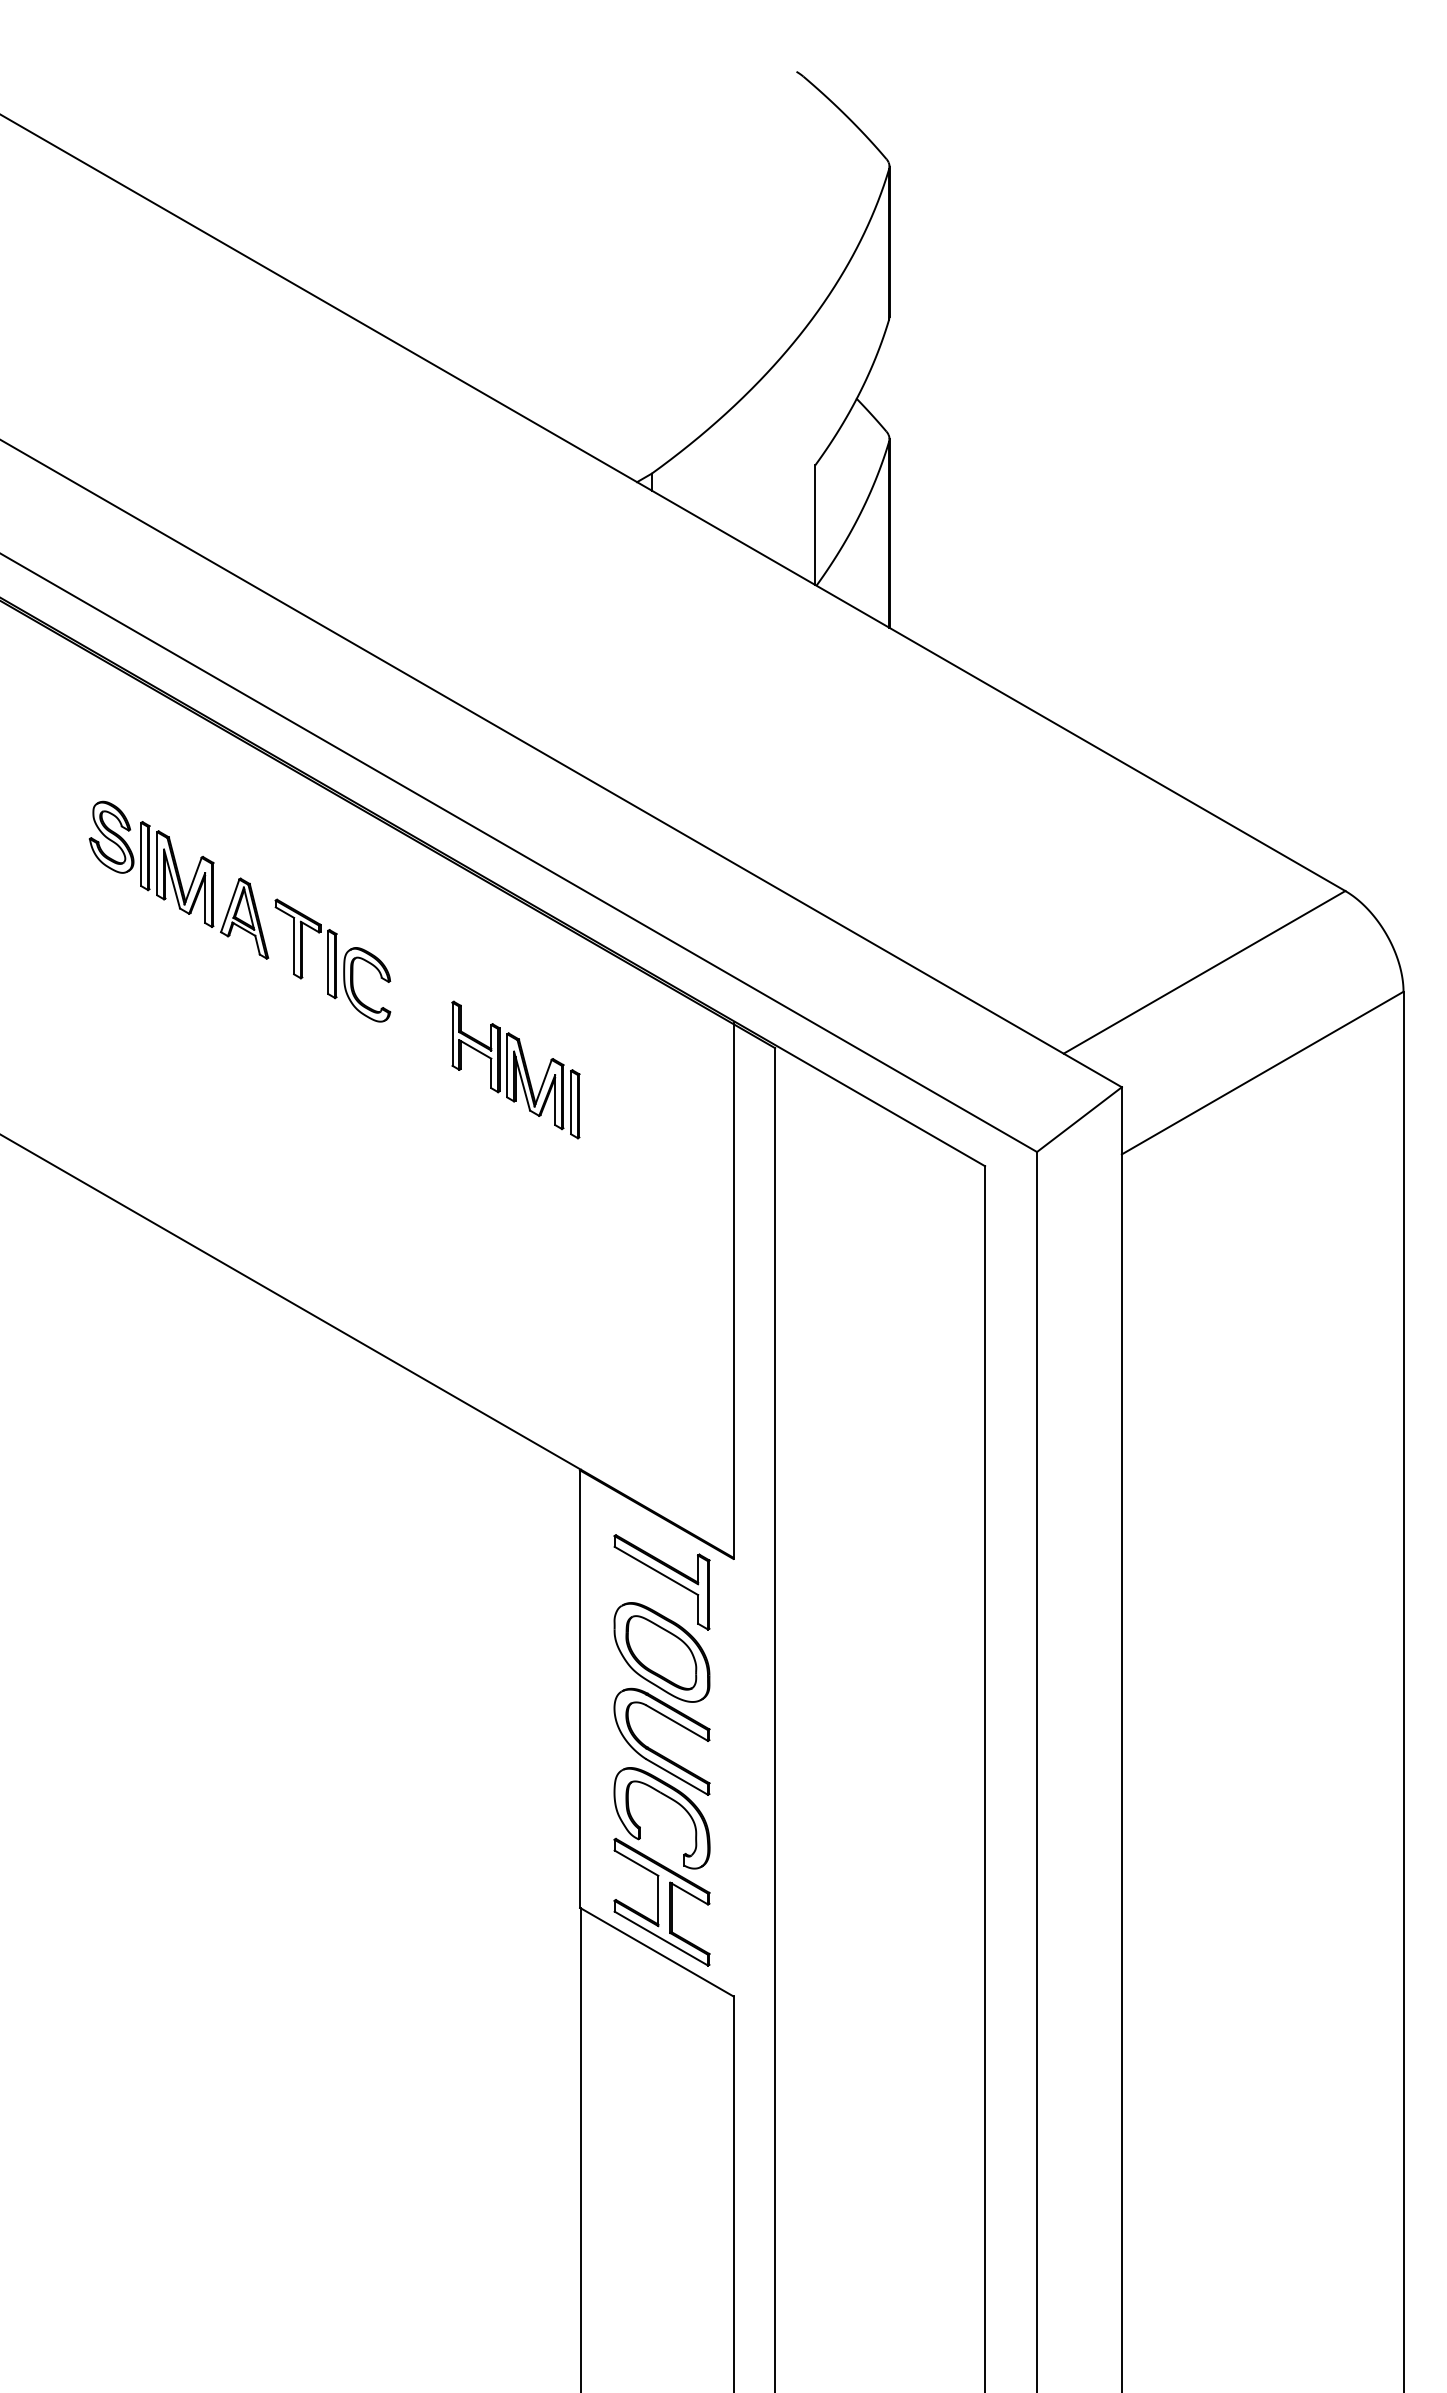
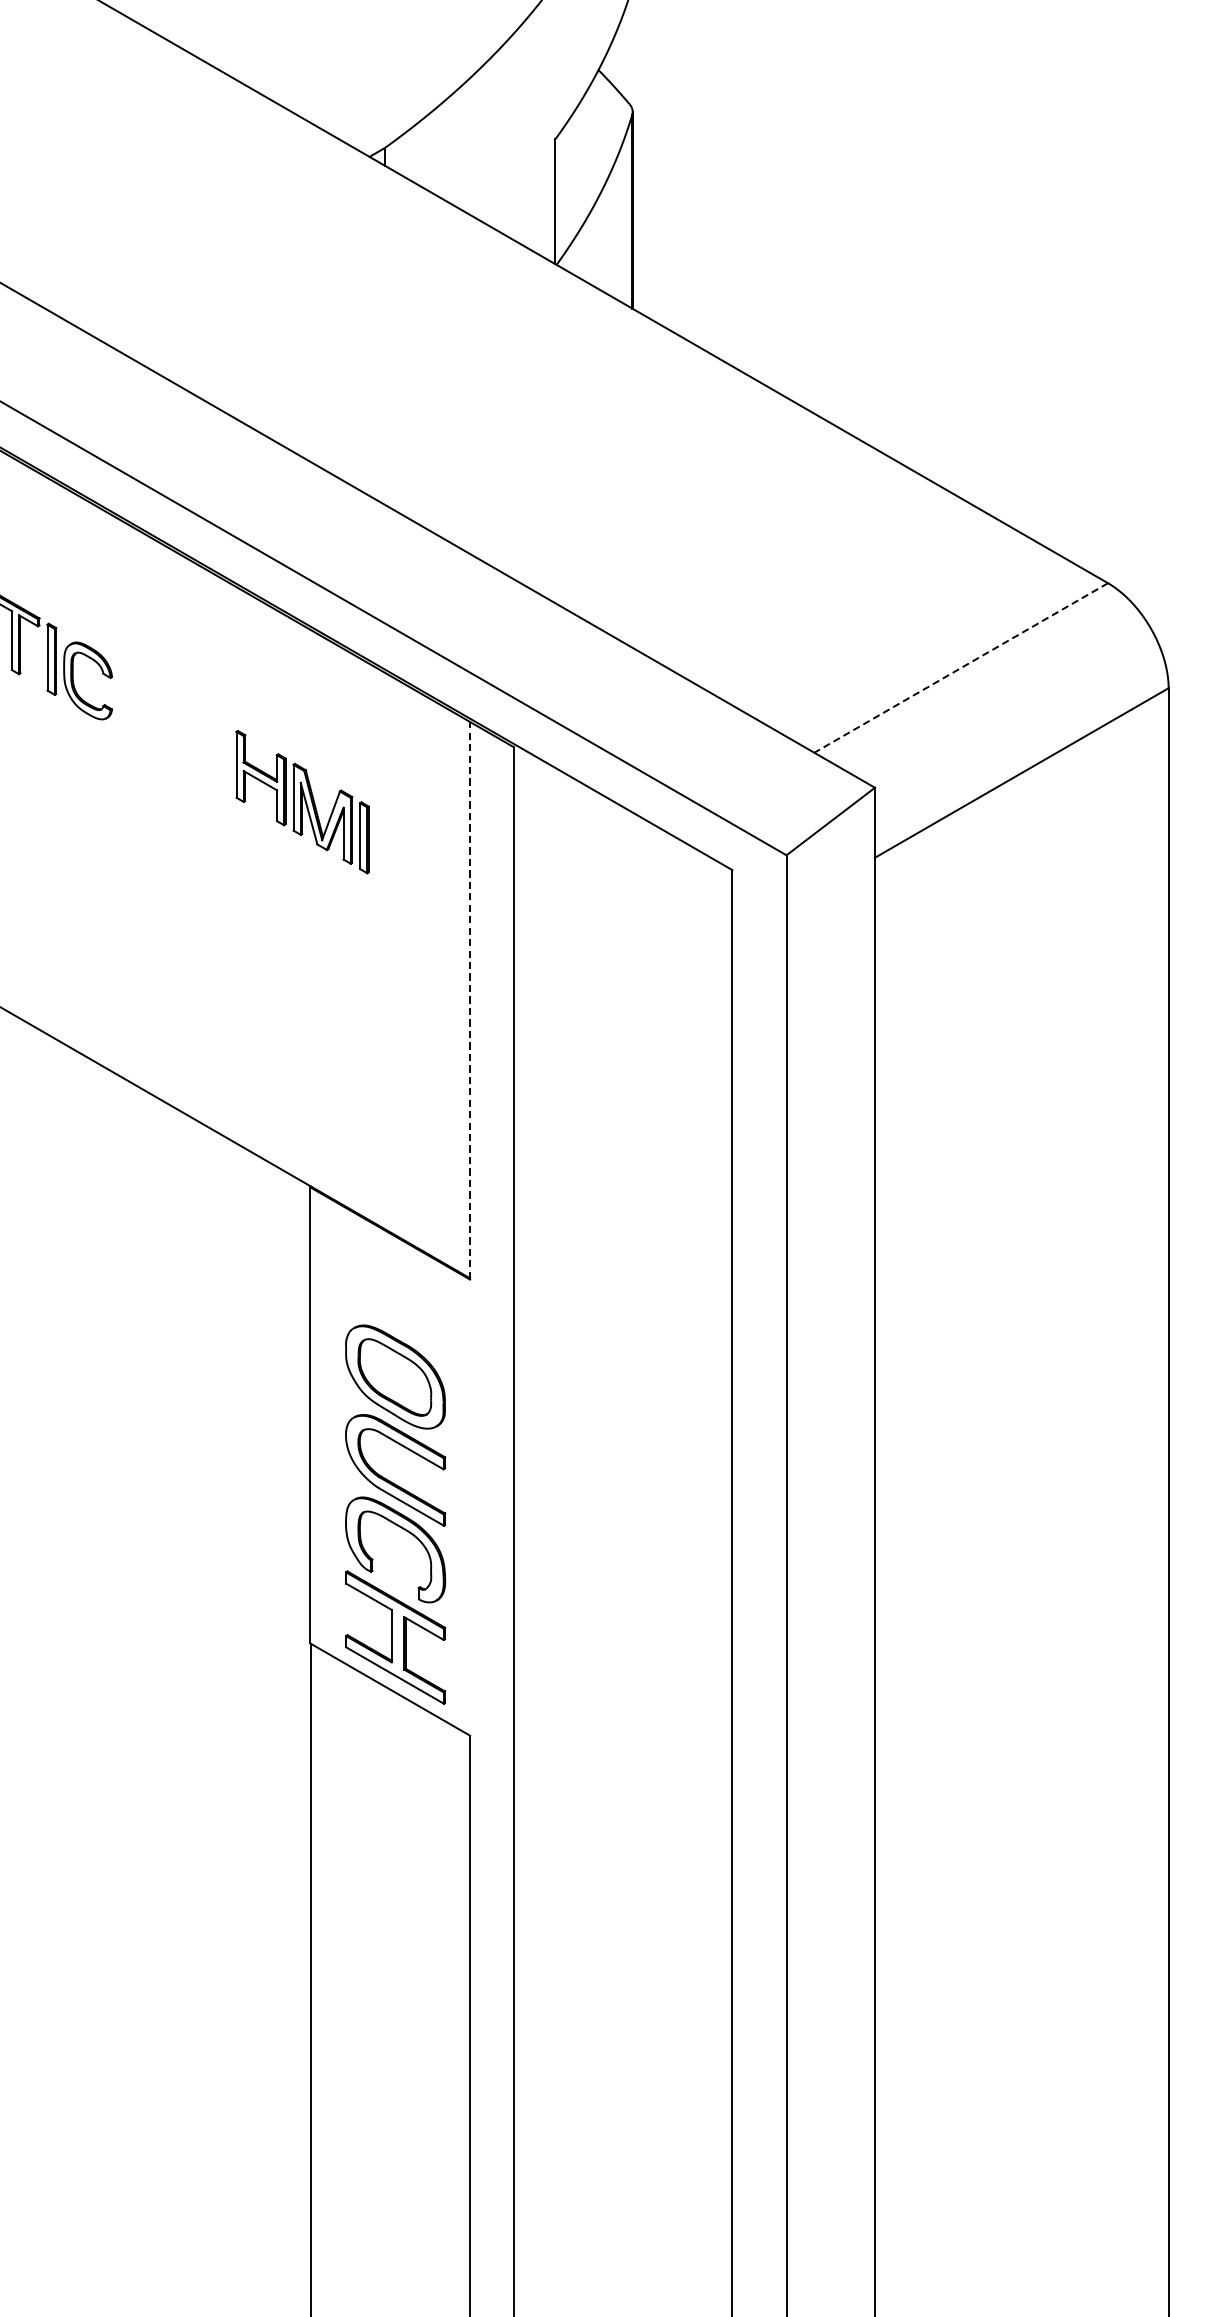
line: (1204, 972) -> (961, 668), solid -> dashed
part: (515, 1069) -> (302, 801), moved
line: (733, 1291) -> (470, 1000), solid -> dashed
part: (663, 1576) -> (397, 1297), removed

